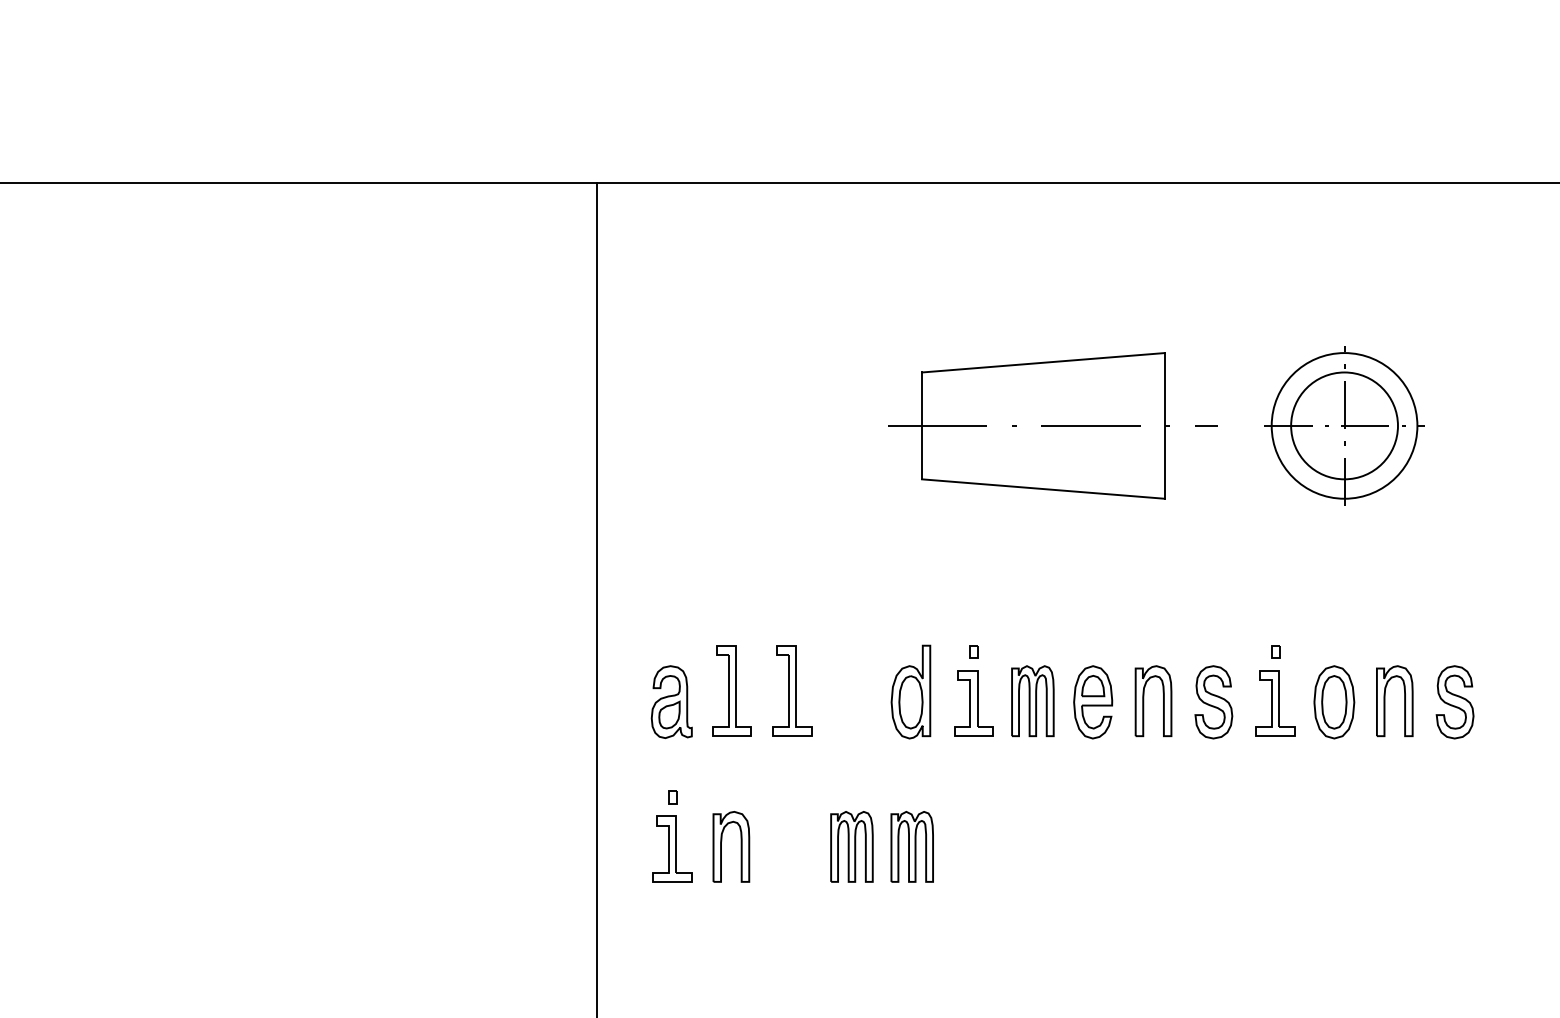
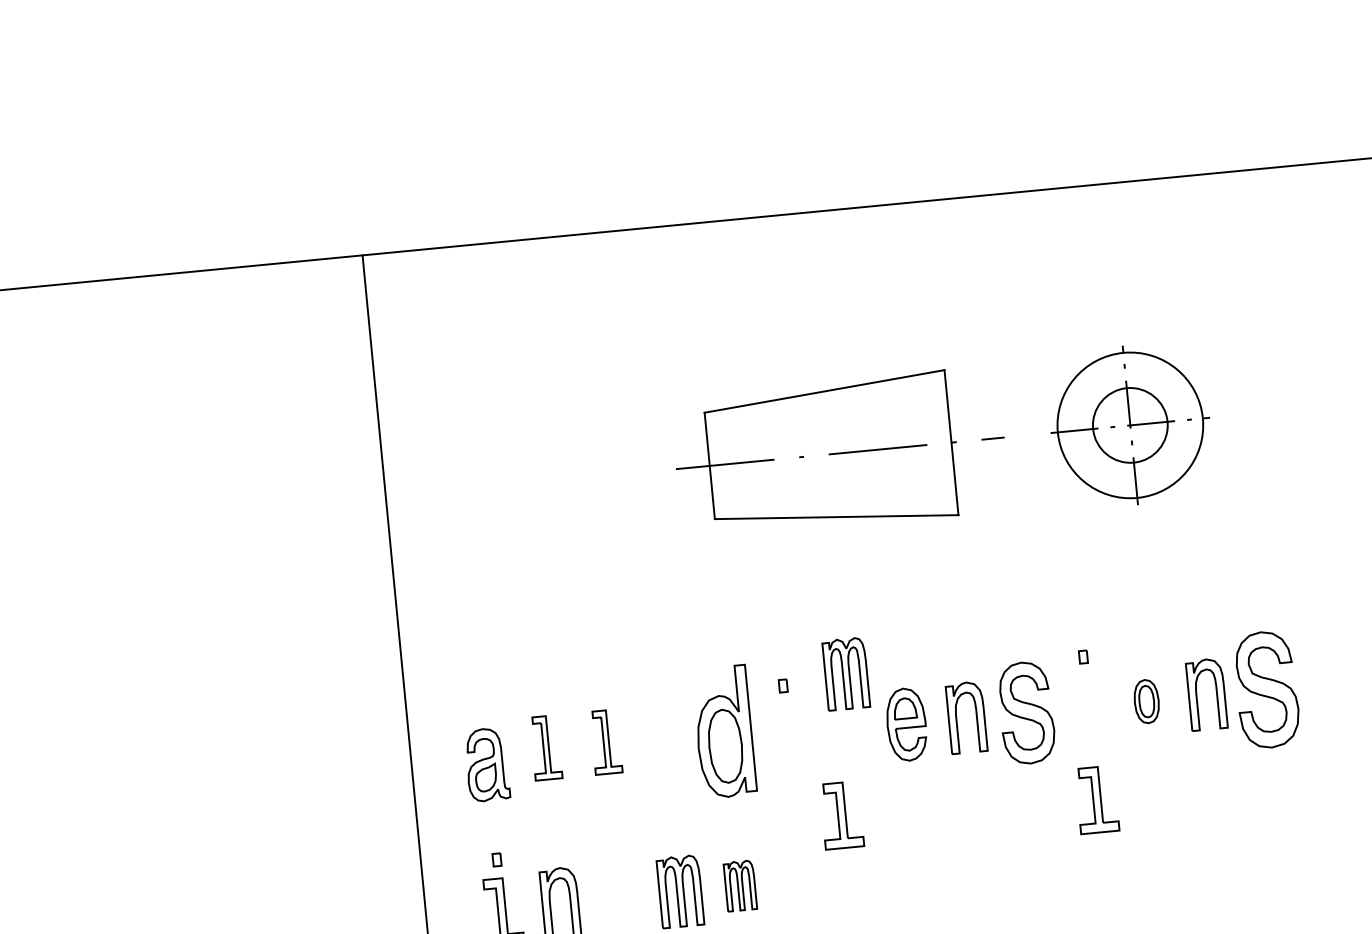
circle: (1344, 425) -> (1130, 425), size x0.7
part: (731, 690) -> (545, 747), size x0.7
part: (792, 690) -> (606, 741), size x0.7
part: (910, 691) -> (723, 731), size x1.4
part: (1032, 701) -> (845, 674), moved
part: (1213, 702) -> (1026, 713), size x1.4
part: (1334, 702) -> (1146, 701), size x0.6
part: (1454, 702) -> (1266, 690), size x1.6
part: (973, 703) -> (841, 815), moved
part: (1275, 703) -> (1097, 799), moved
part: (911, 846) -> (739, 885), size x0.7

